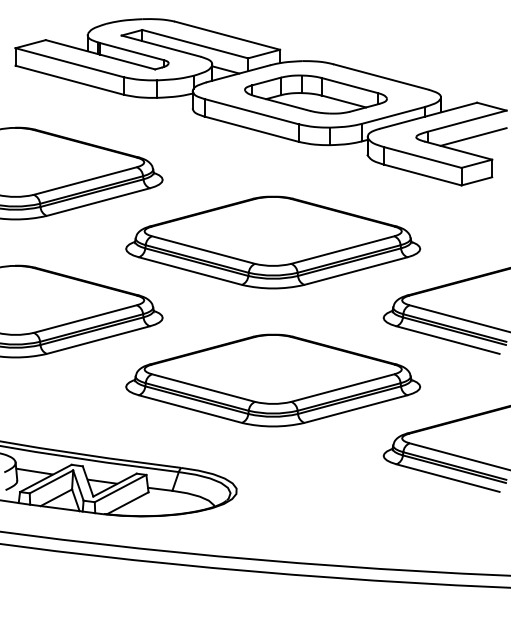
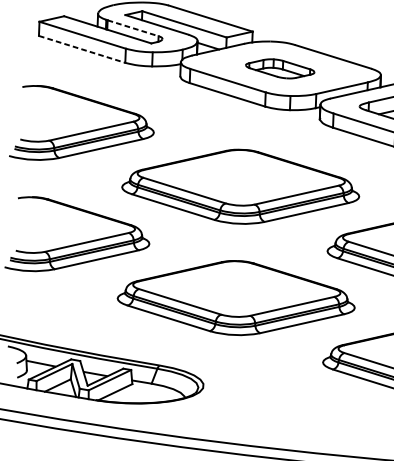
line: (132, 51) -> (133, 28), solid -> dashed
line: (70, 80) -> (82, 49), solid -> dashed
part: (315, 94) -> (279, 68), size x0.6

